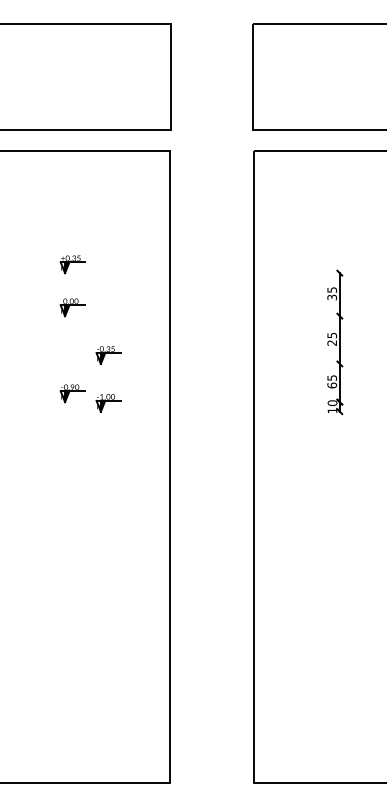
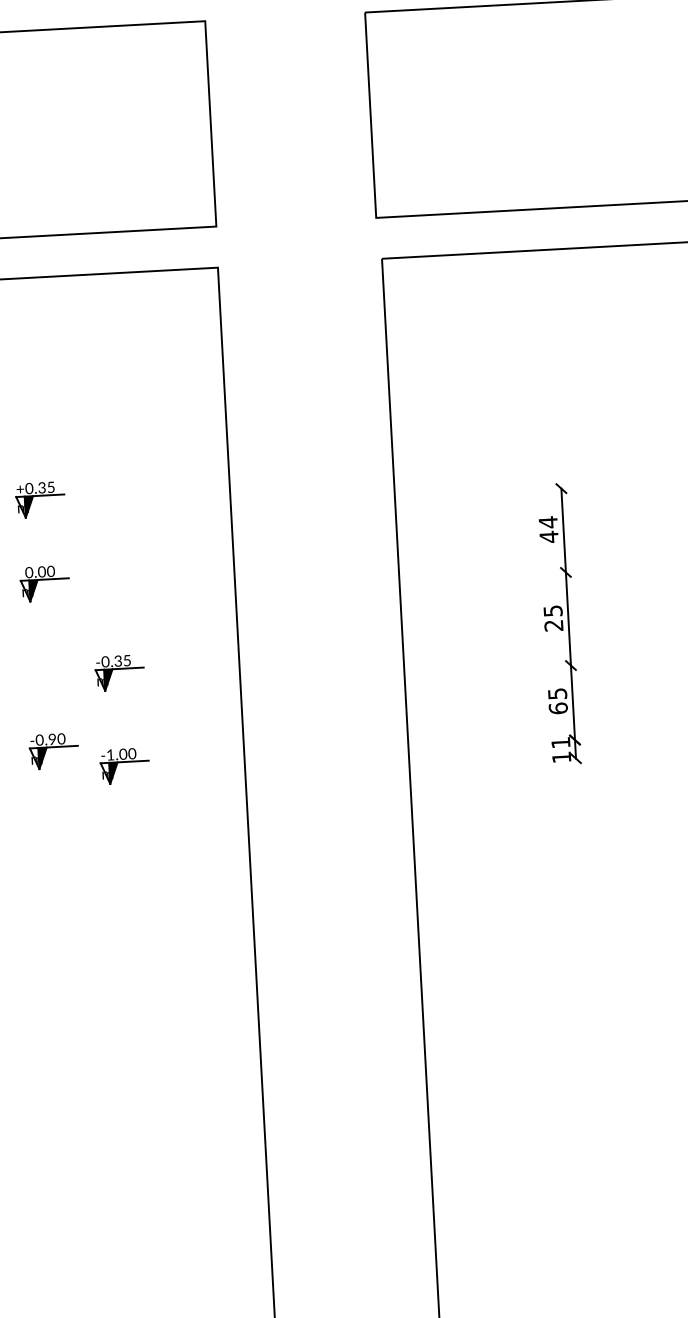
text: (332, 293) -> (549, 529), 35 -> 44
text: (332, 402) -> (560, 741), 10 -> 11

